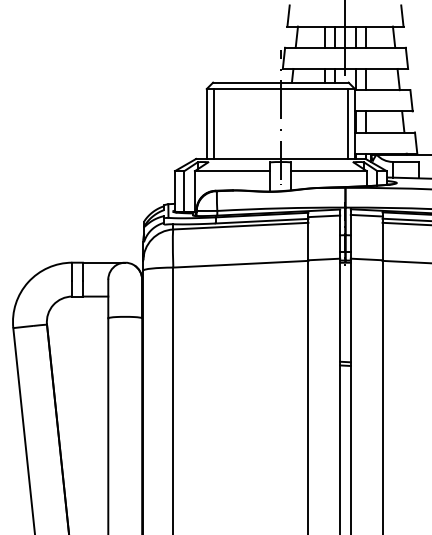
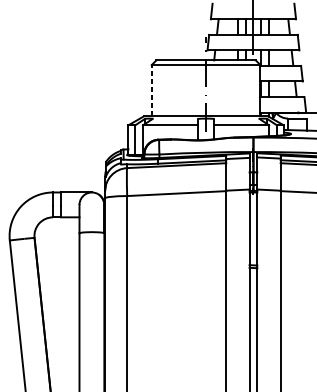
line: (206, 123) -> (151, 90), solid -> dashed
line: (214, 123) -> (157, 90), removed
line: (347, 123) -> (254, 90), removed

